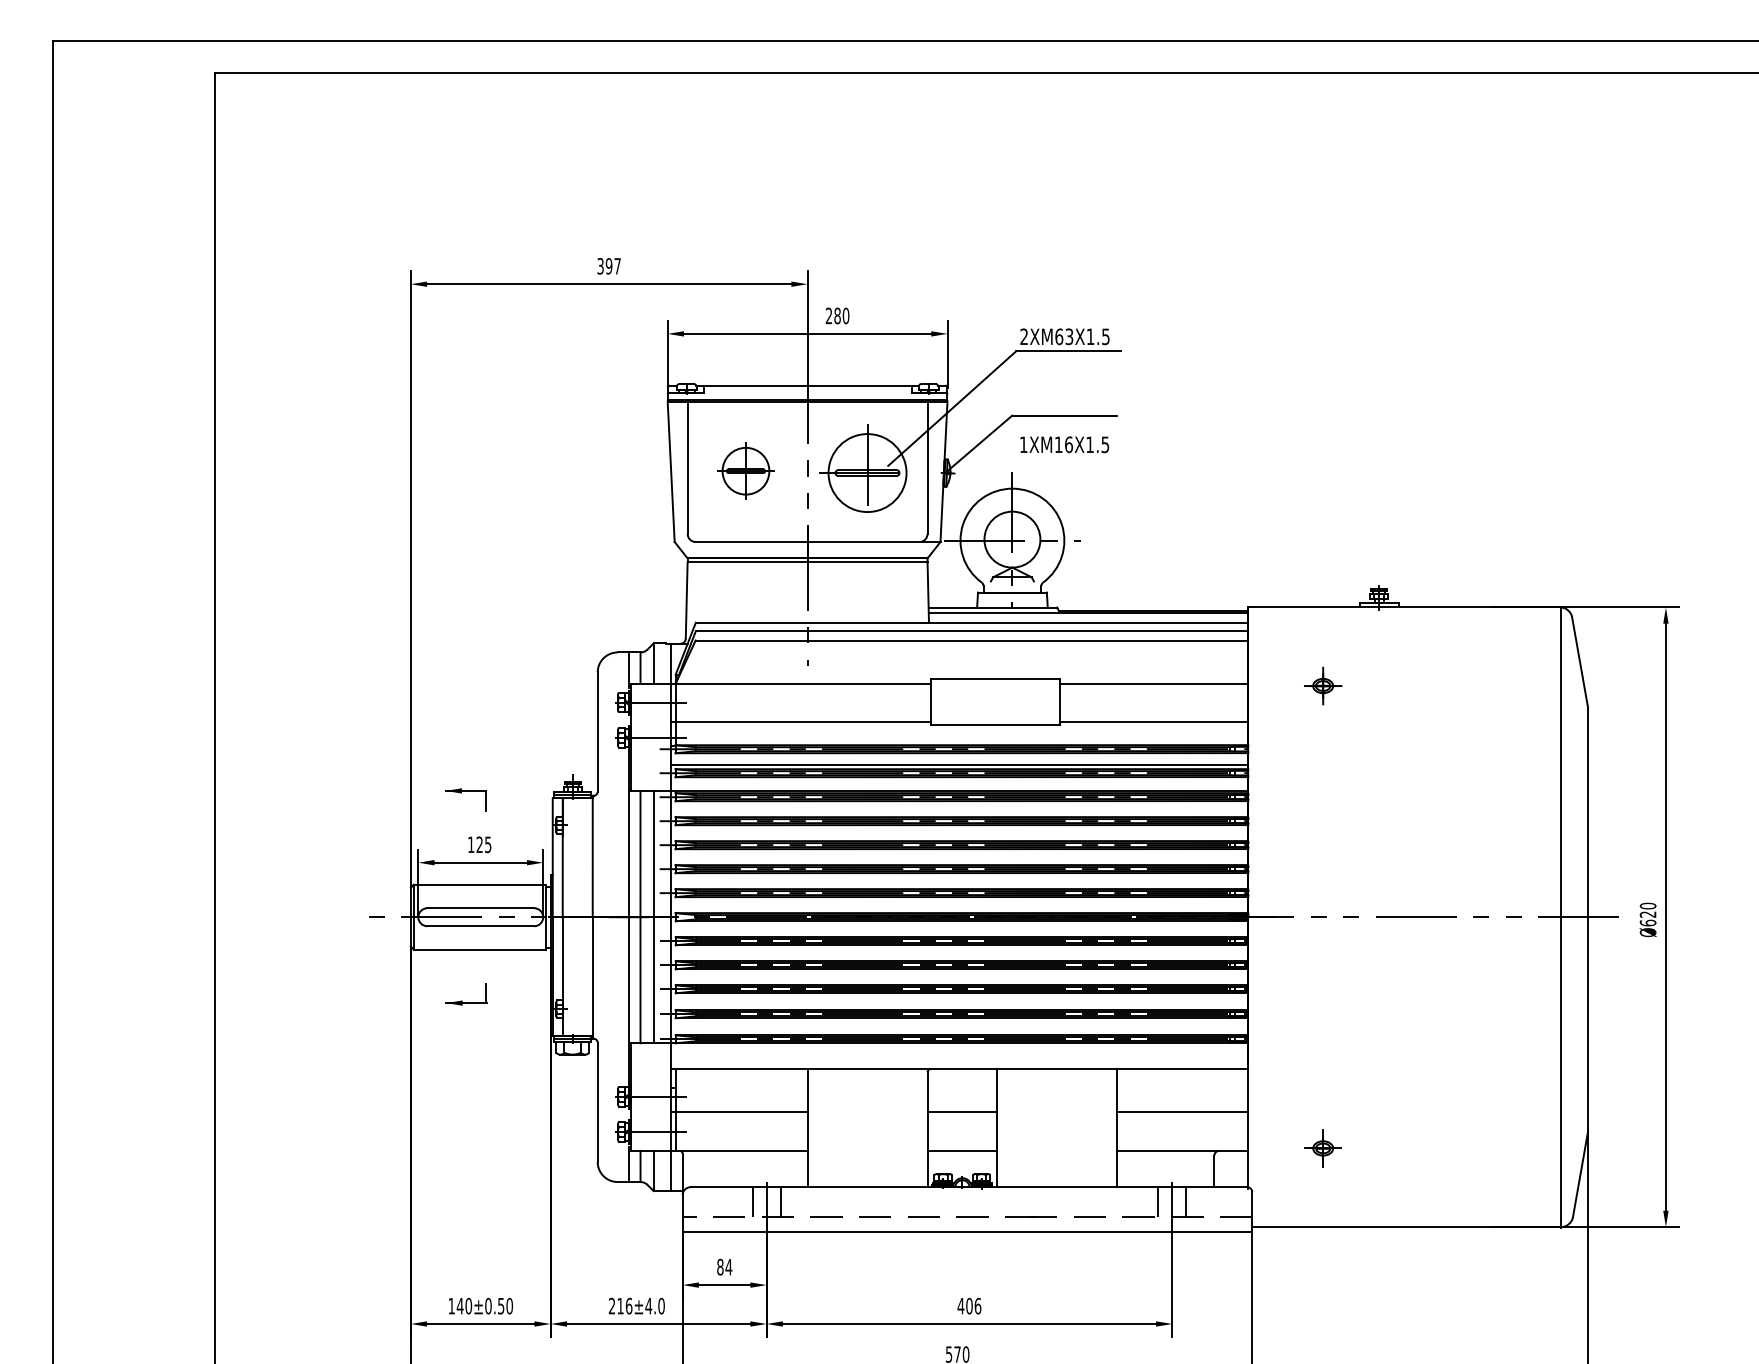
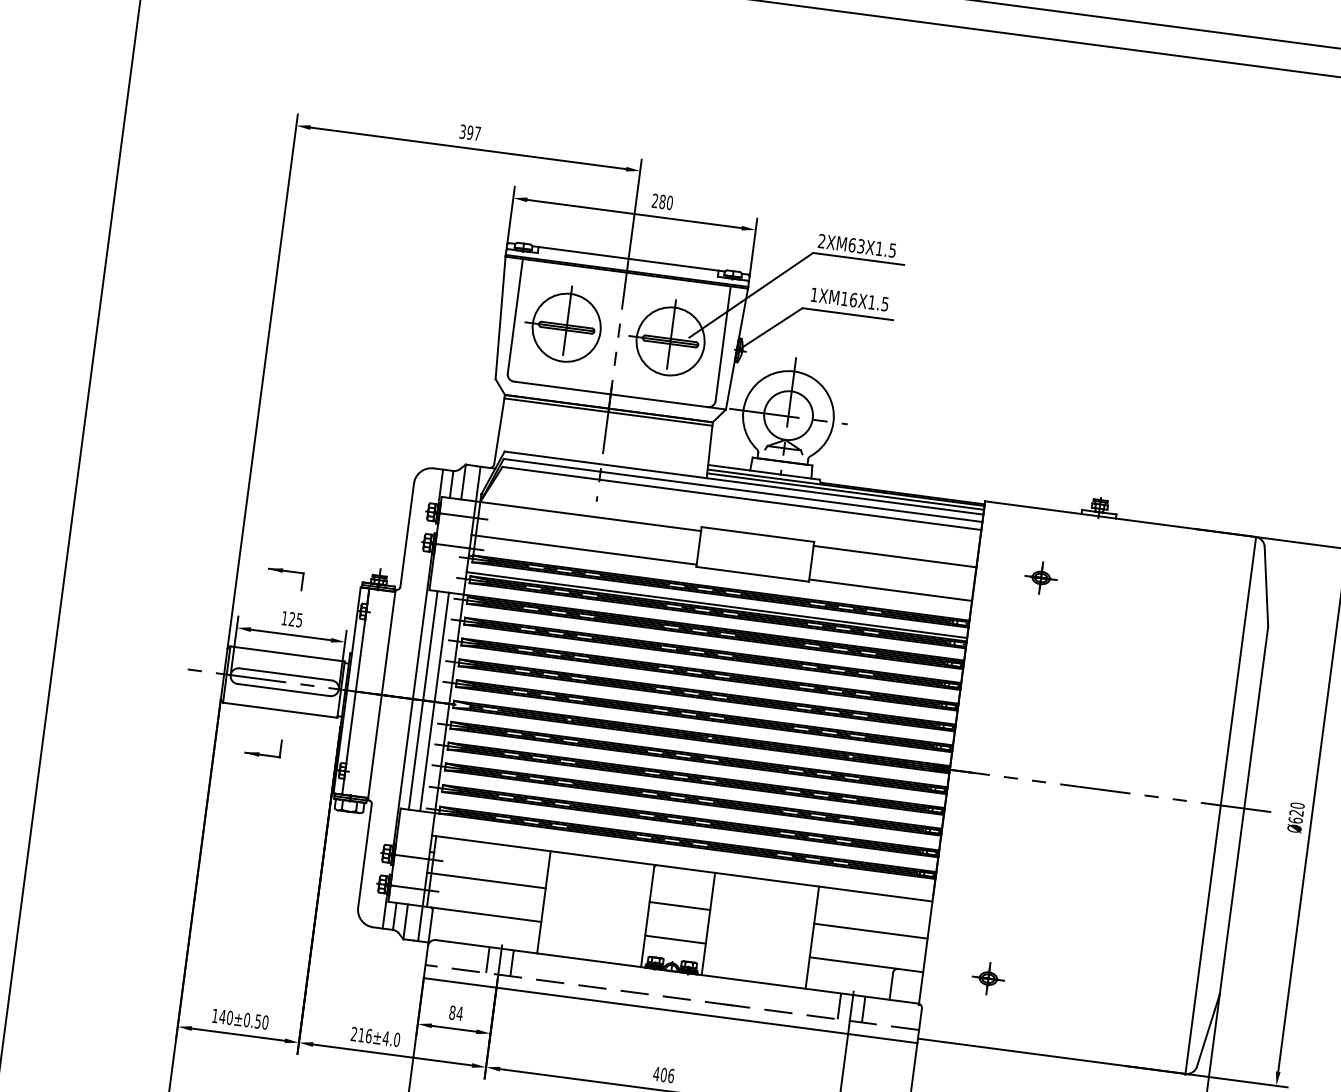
text: (1064, 444) -> (849, 299), moved
part: (743, 468) -> (563, 323), size x1.67
line: (1088, 617) -> (845, 491), added

